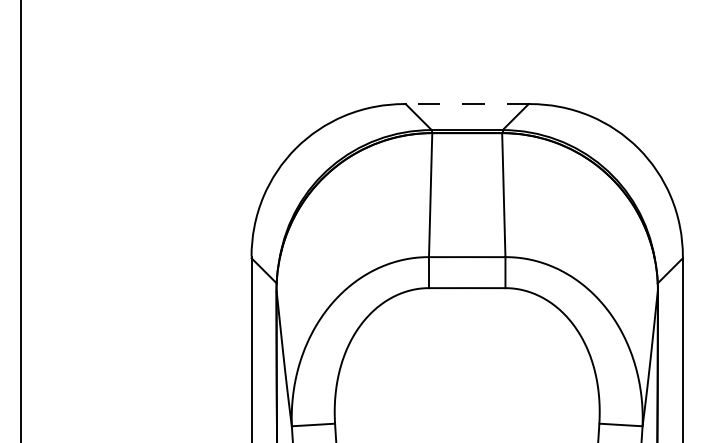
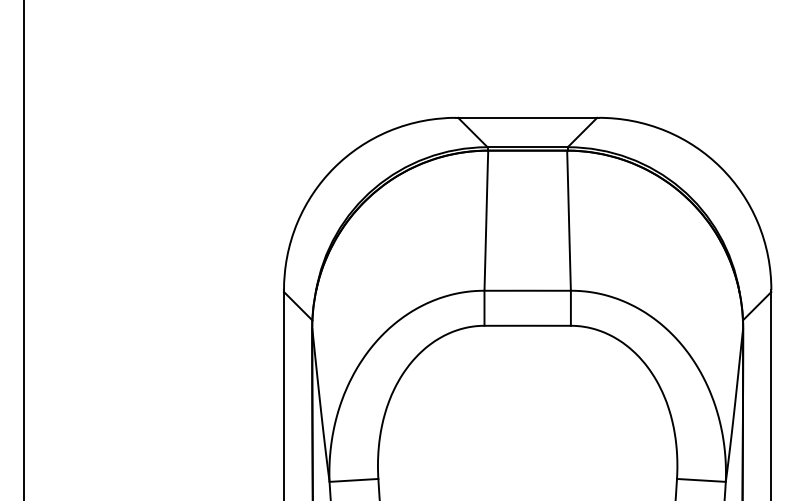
line: (467, 104) -> (528, 118), dashed -> solid

